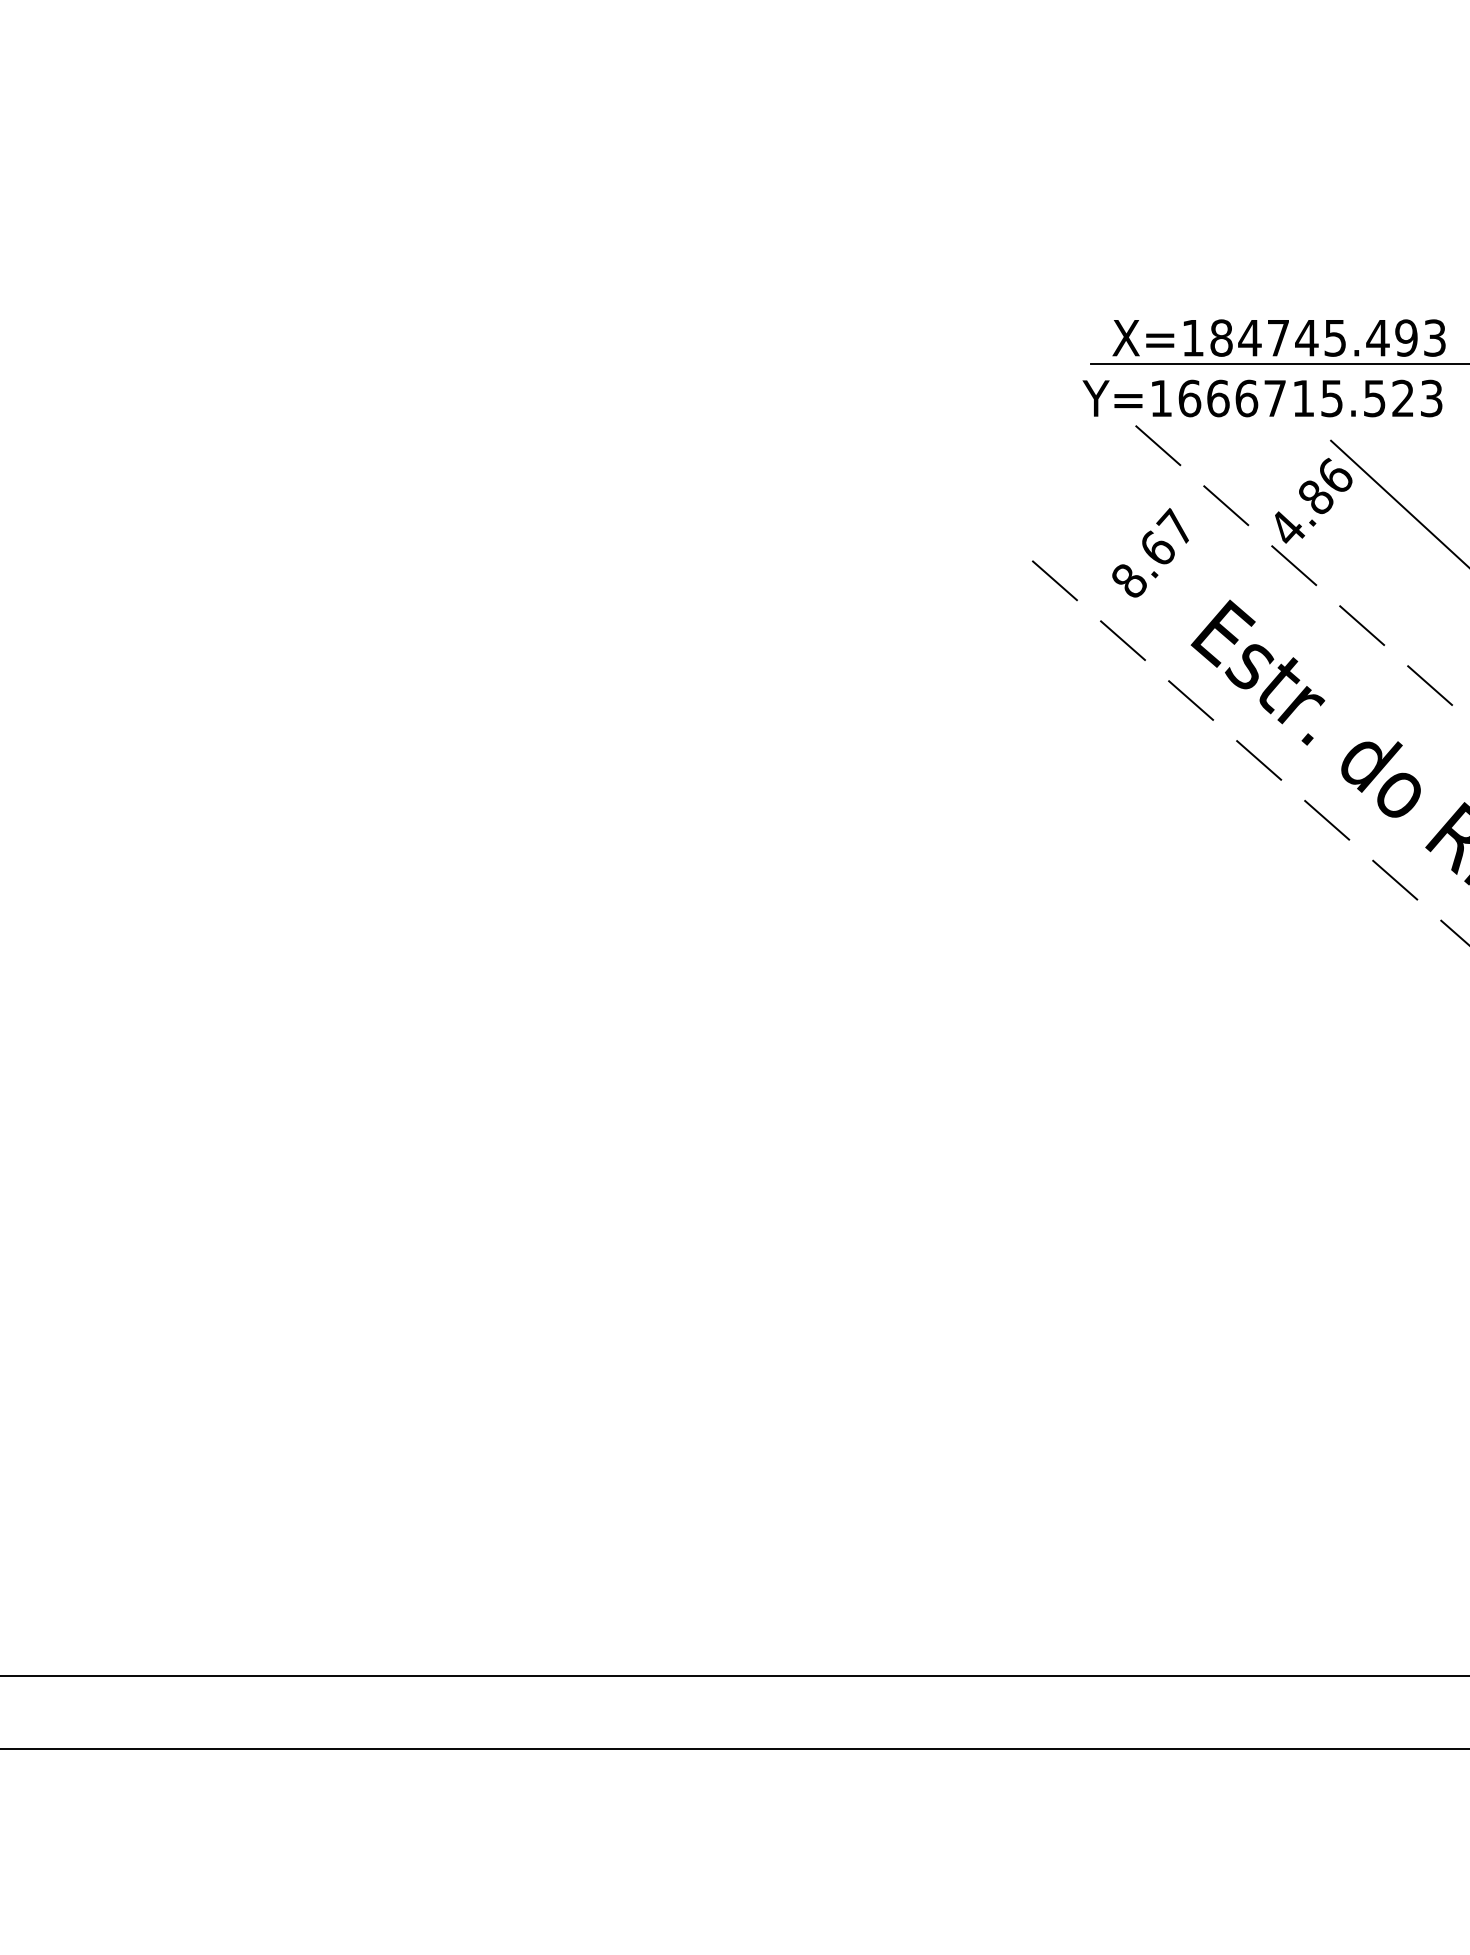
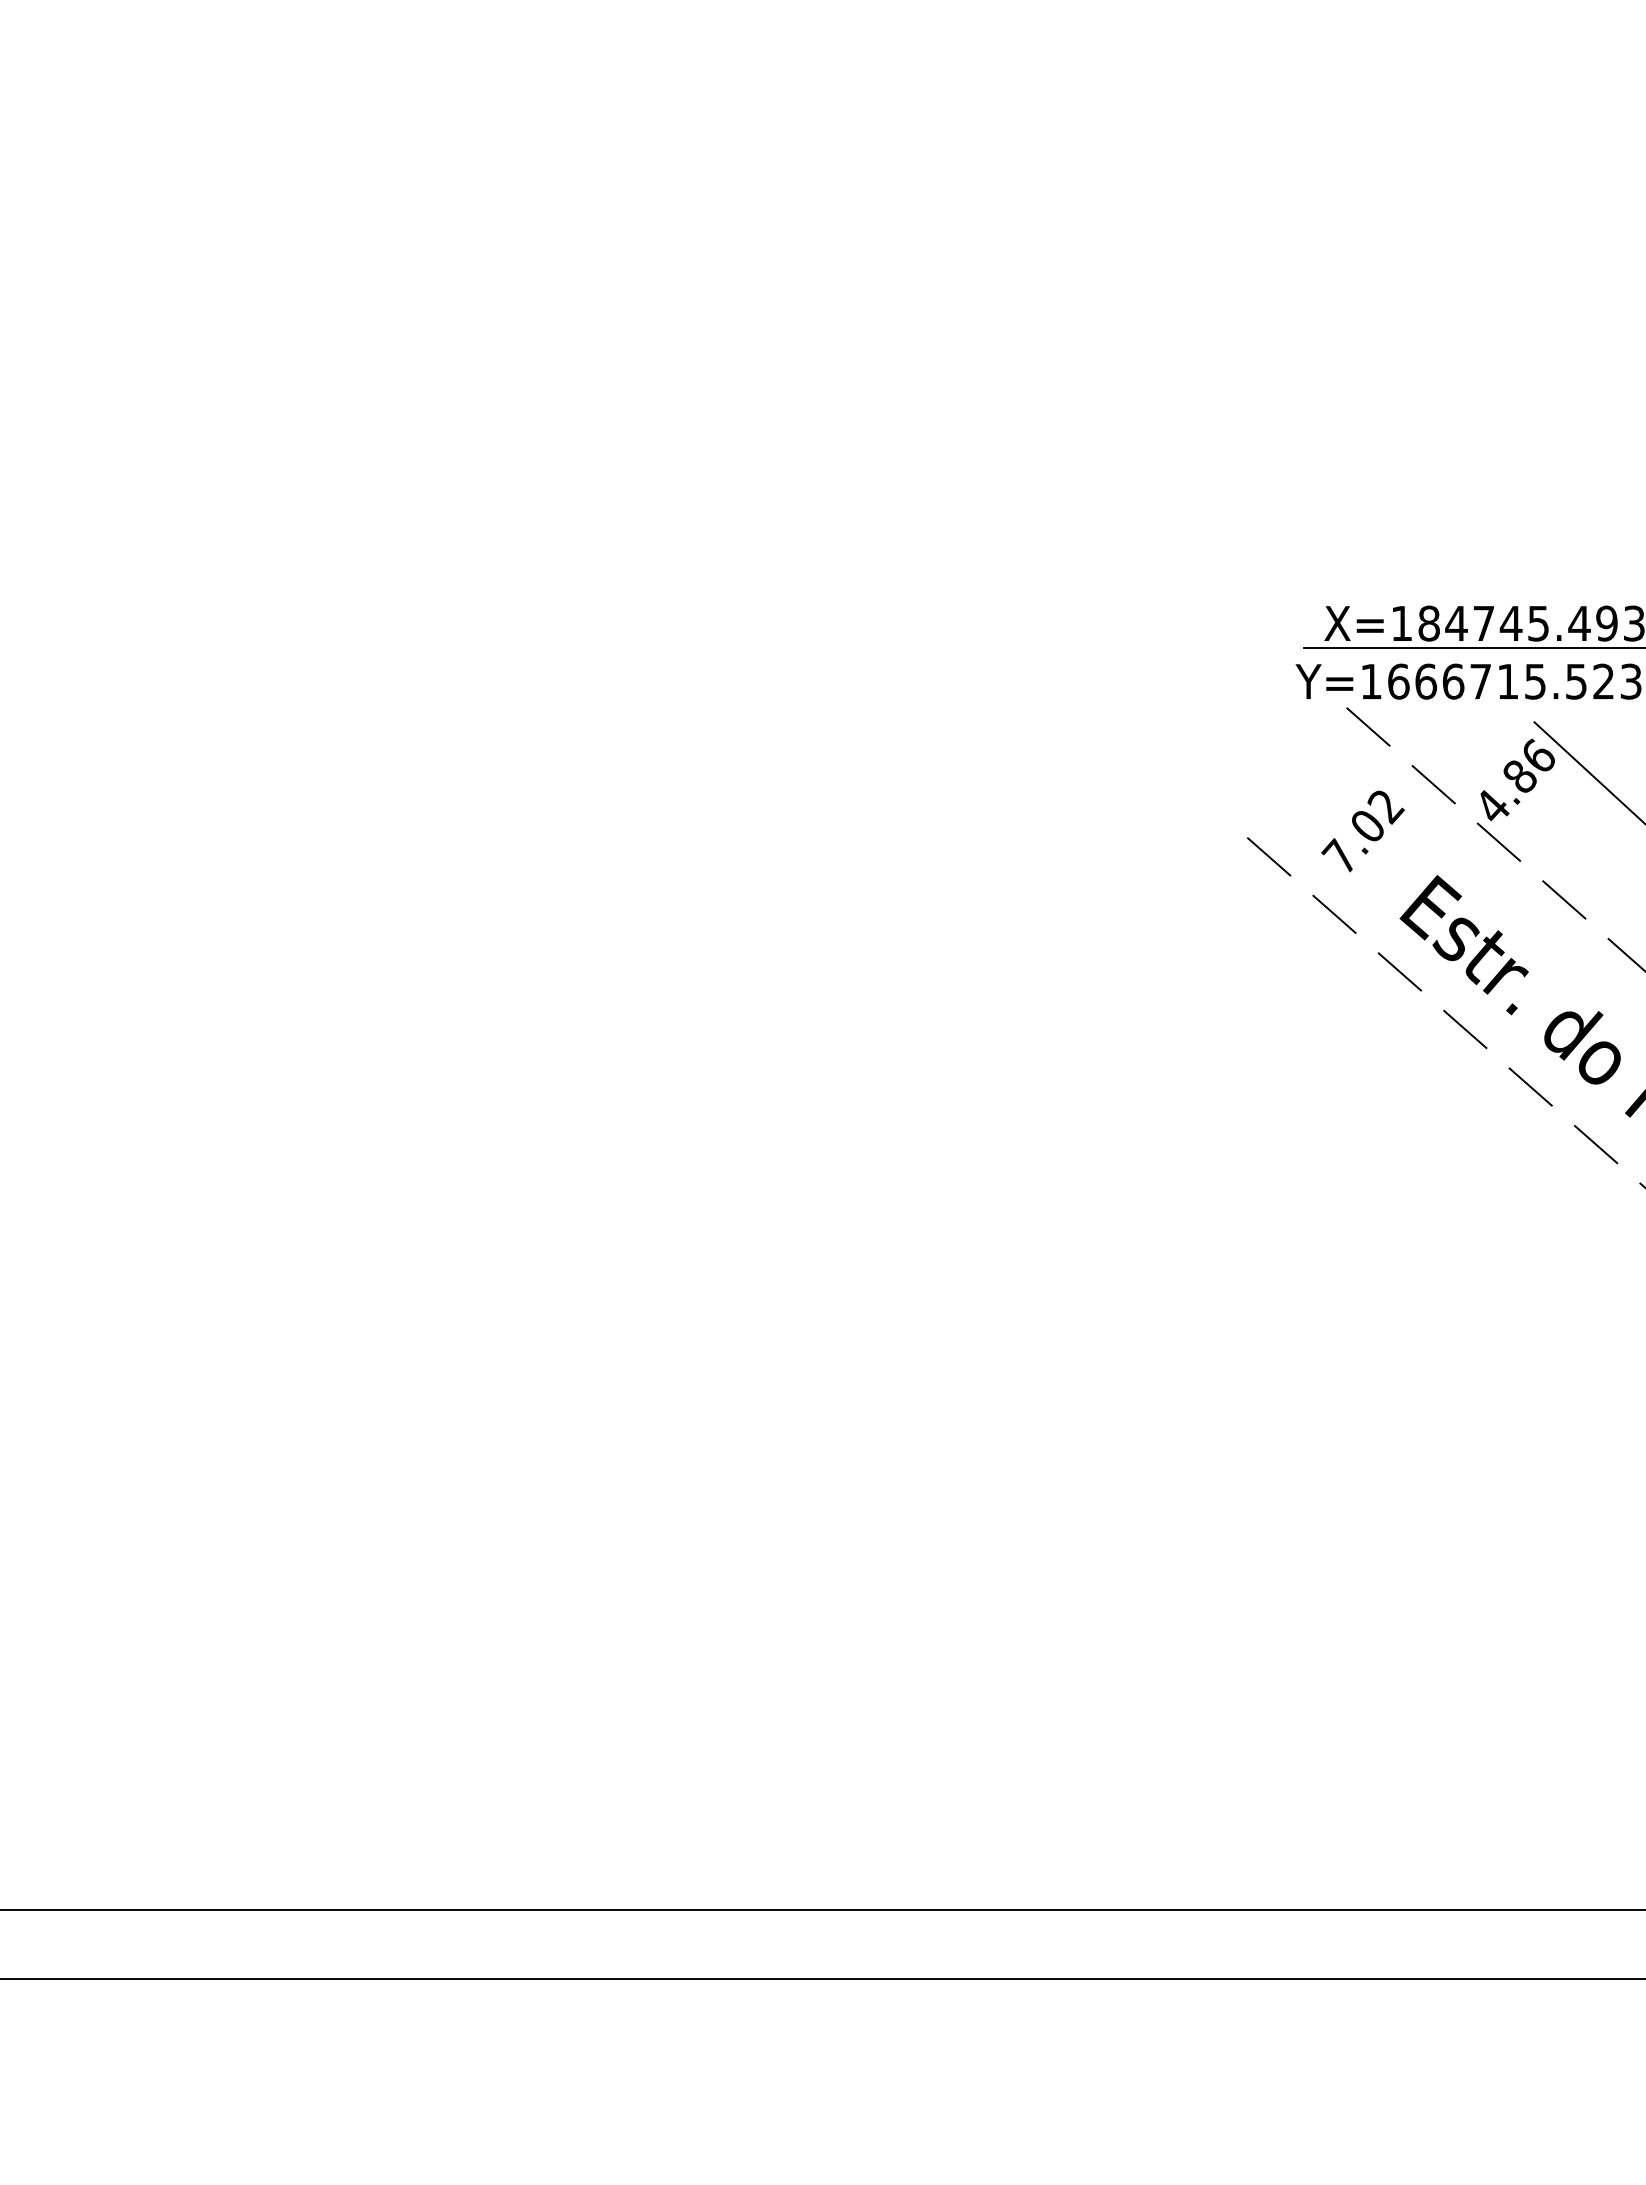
text: (1152, 552) -> (1362, 829), 8.67 -> 7.02

